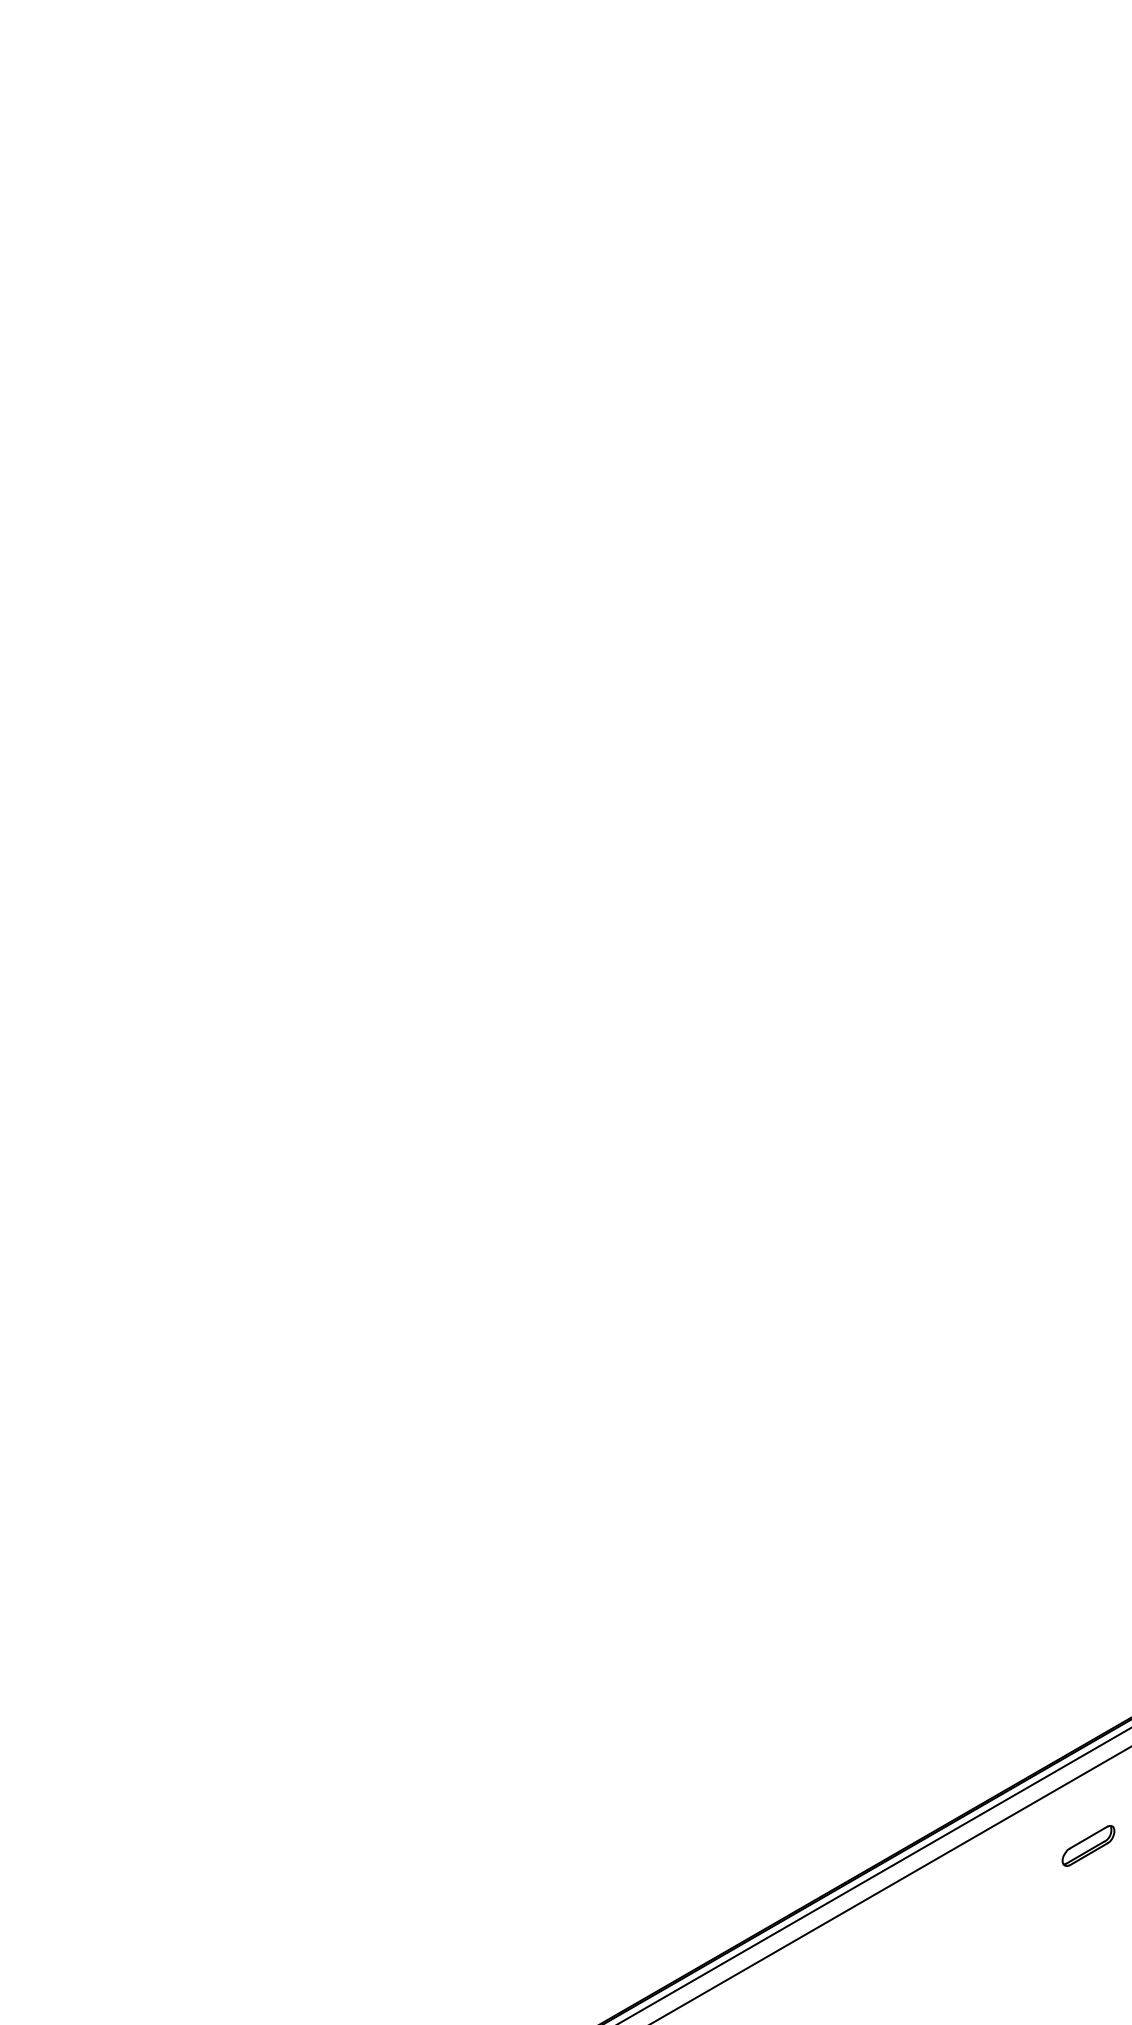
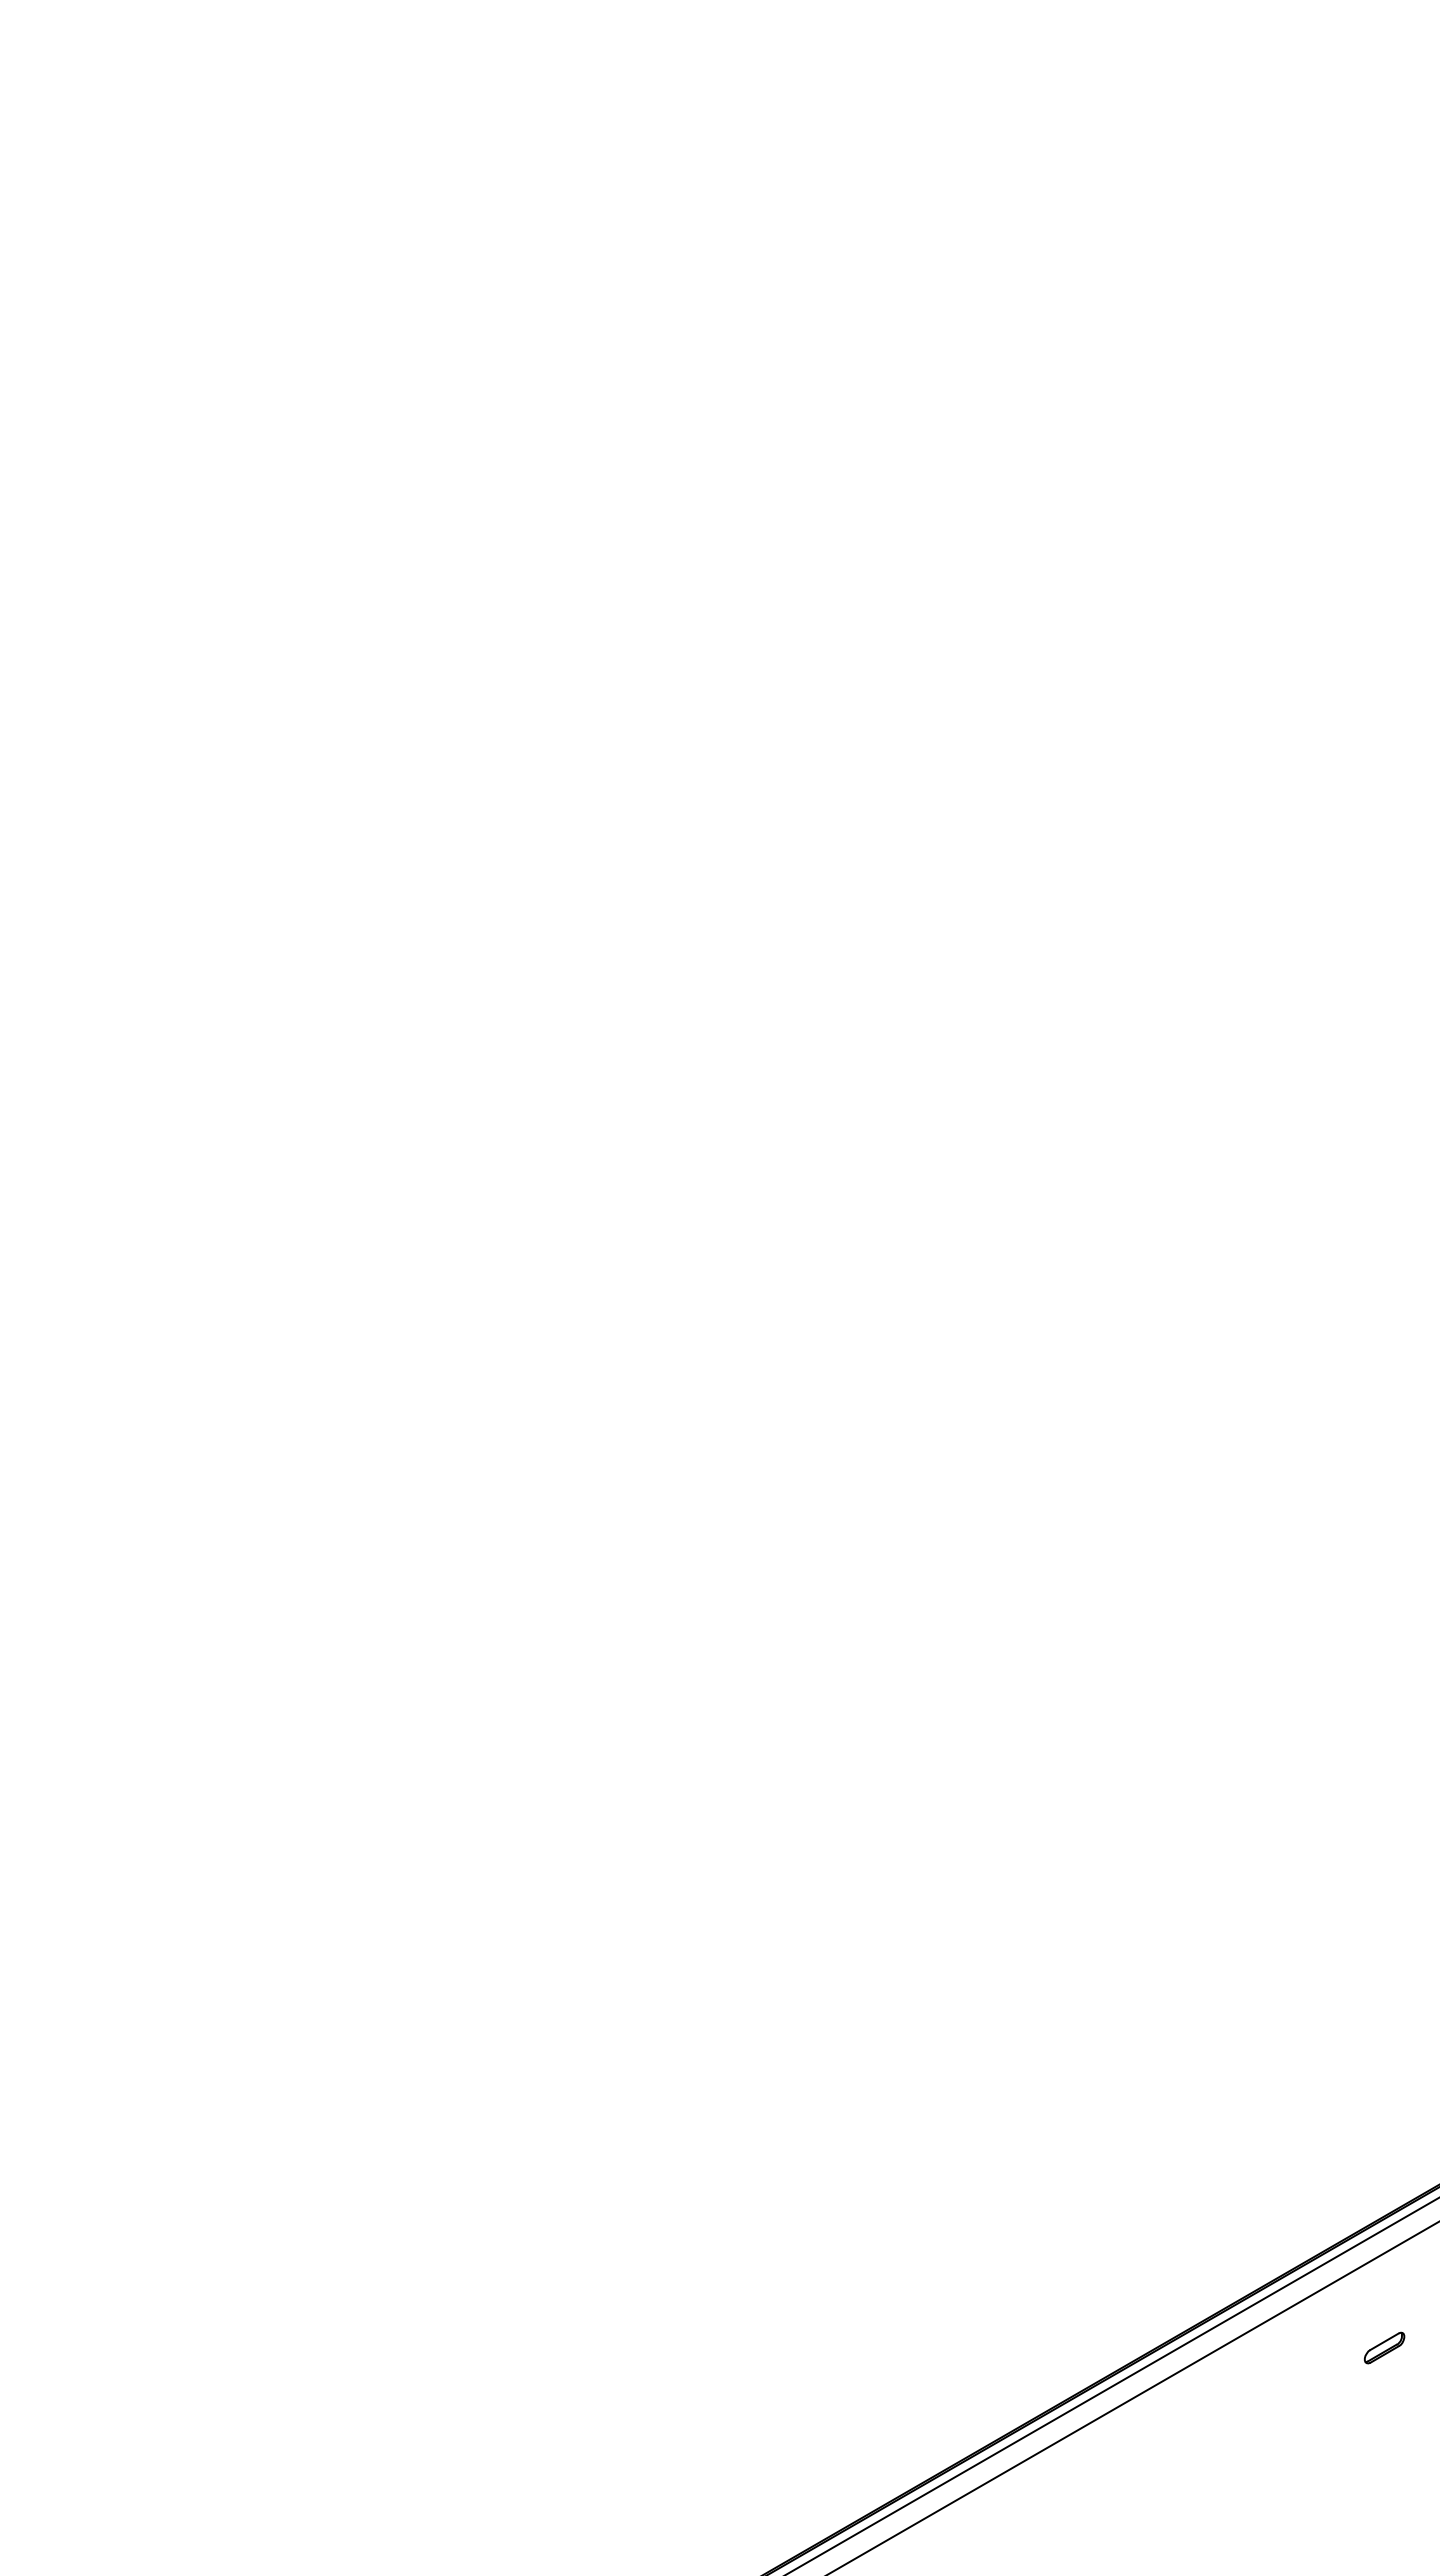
part: (1088, 1845) -> (1384, 2347), size x0.6

